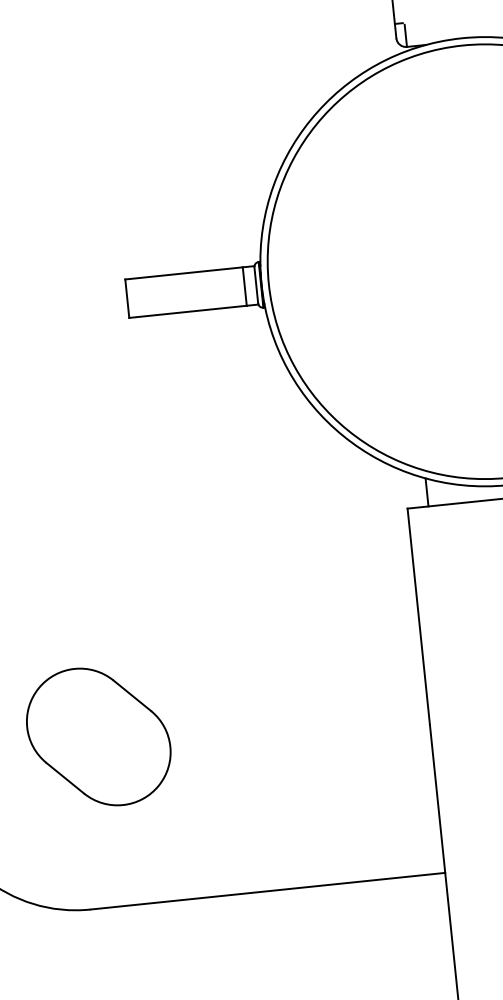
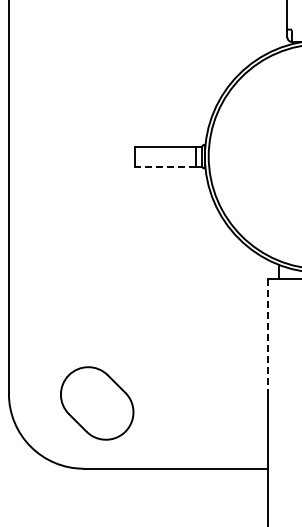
line: (187, 311) -> (165, 166), solid -> dashed
line: (419, 618) -> (268, 336), solid -> dashed
part: (99, 737) -> (97, 403), moved

